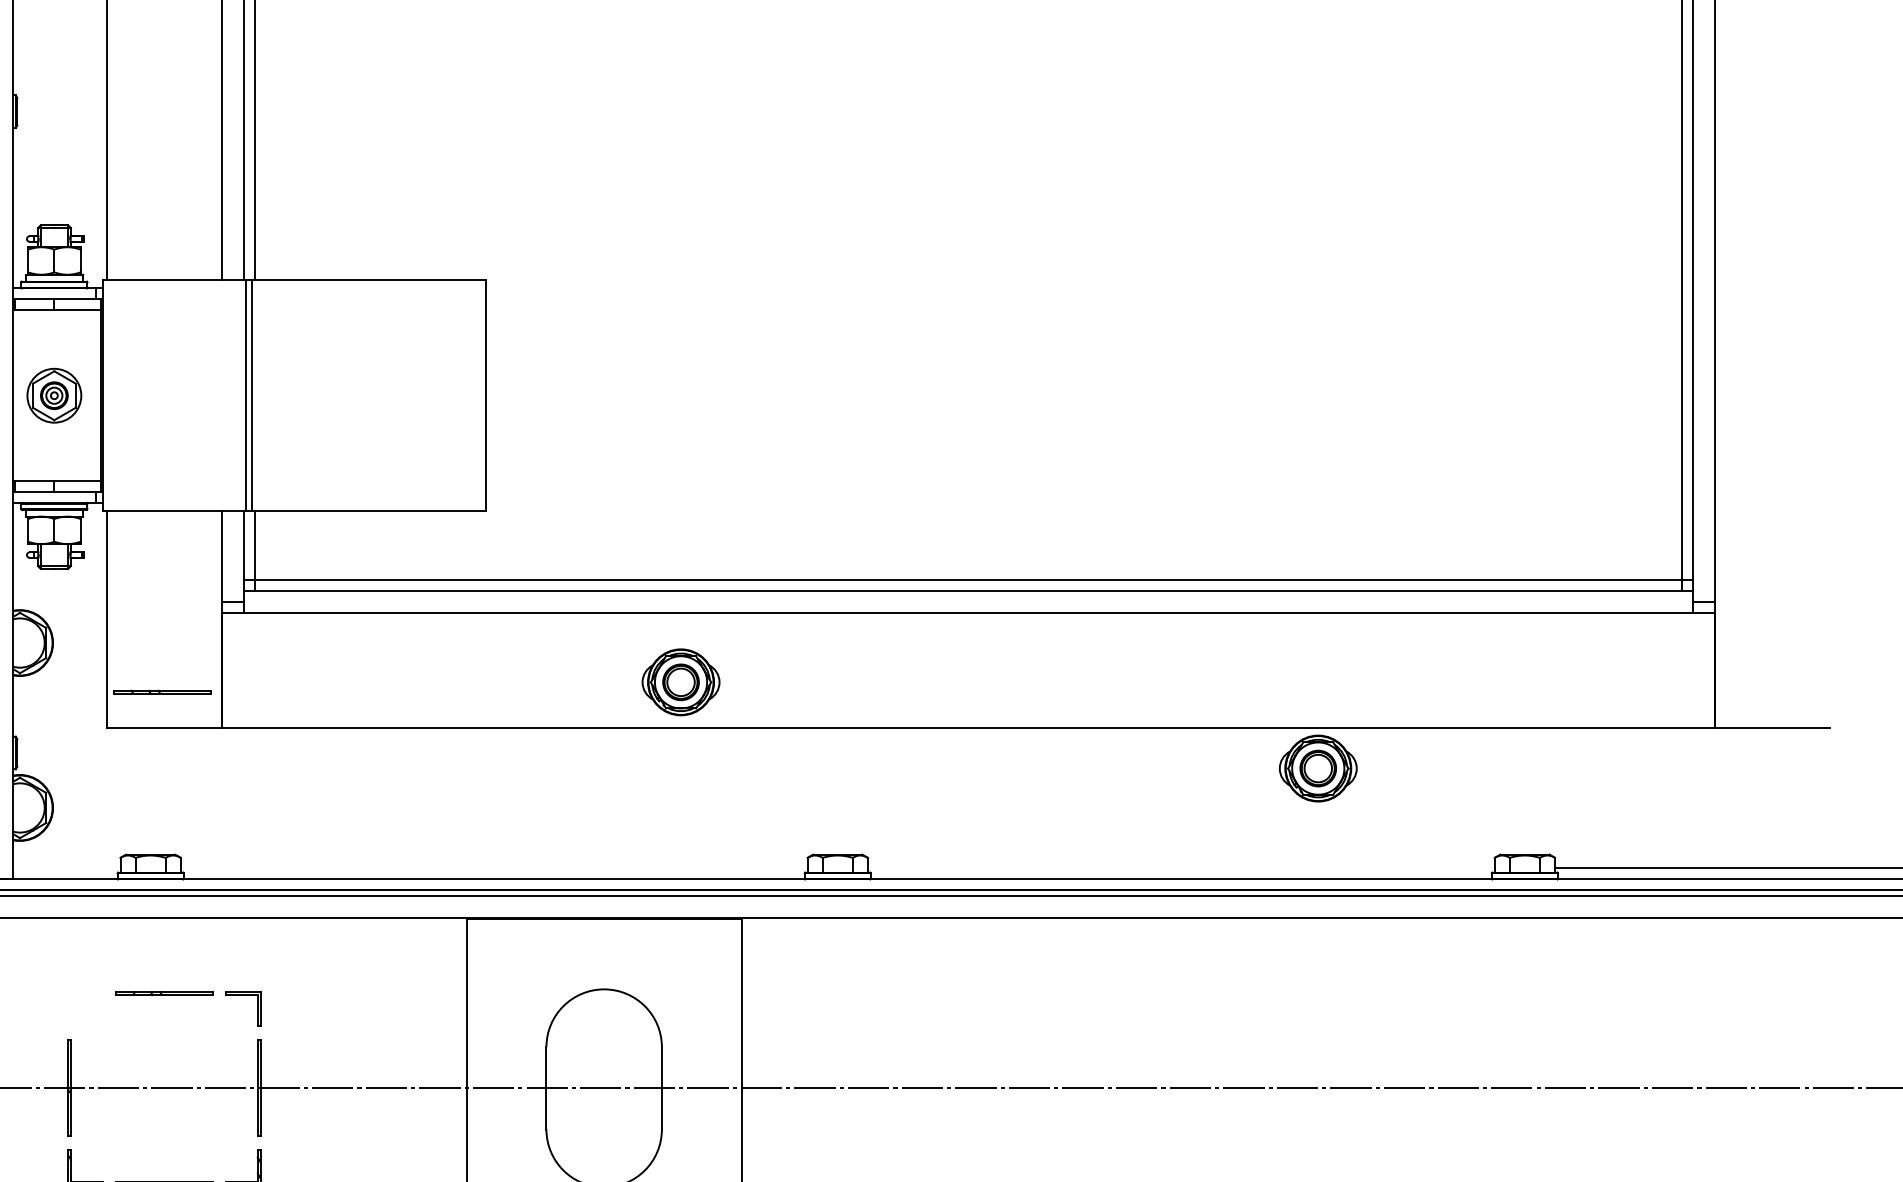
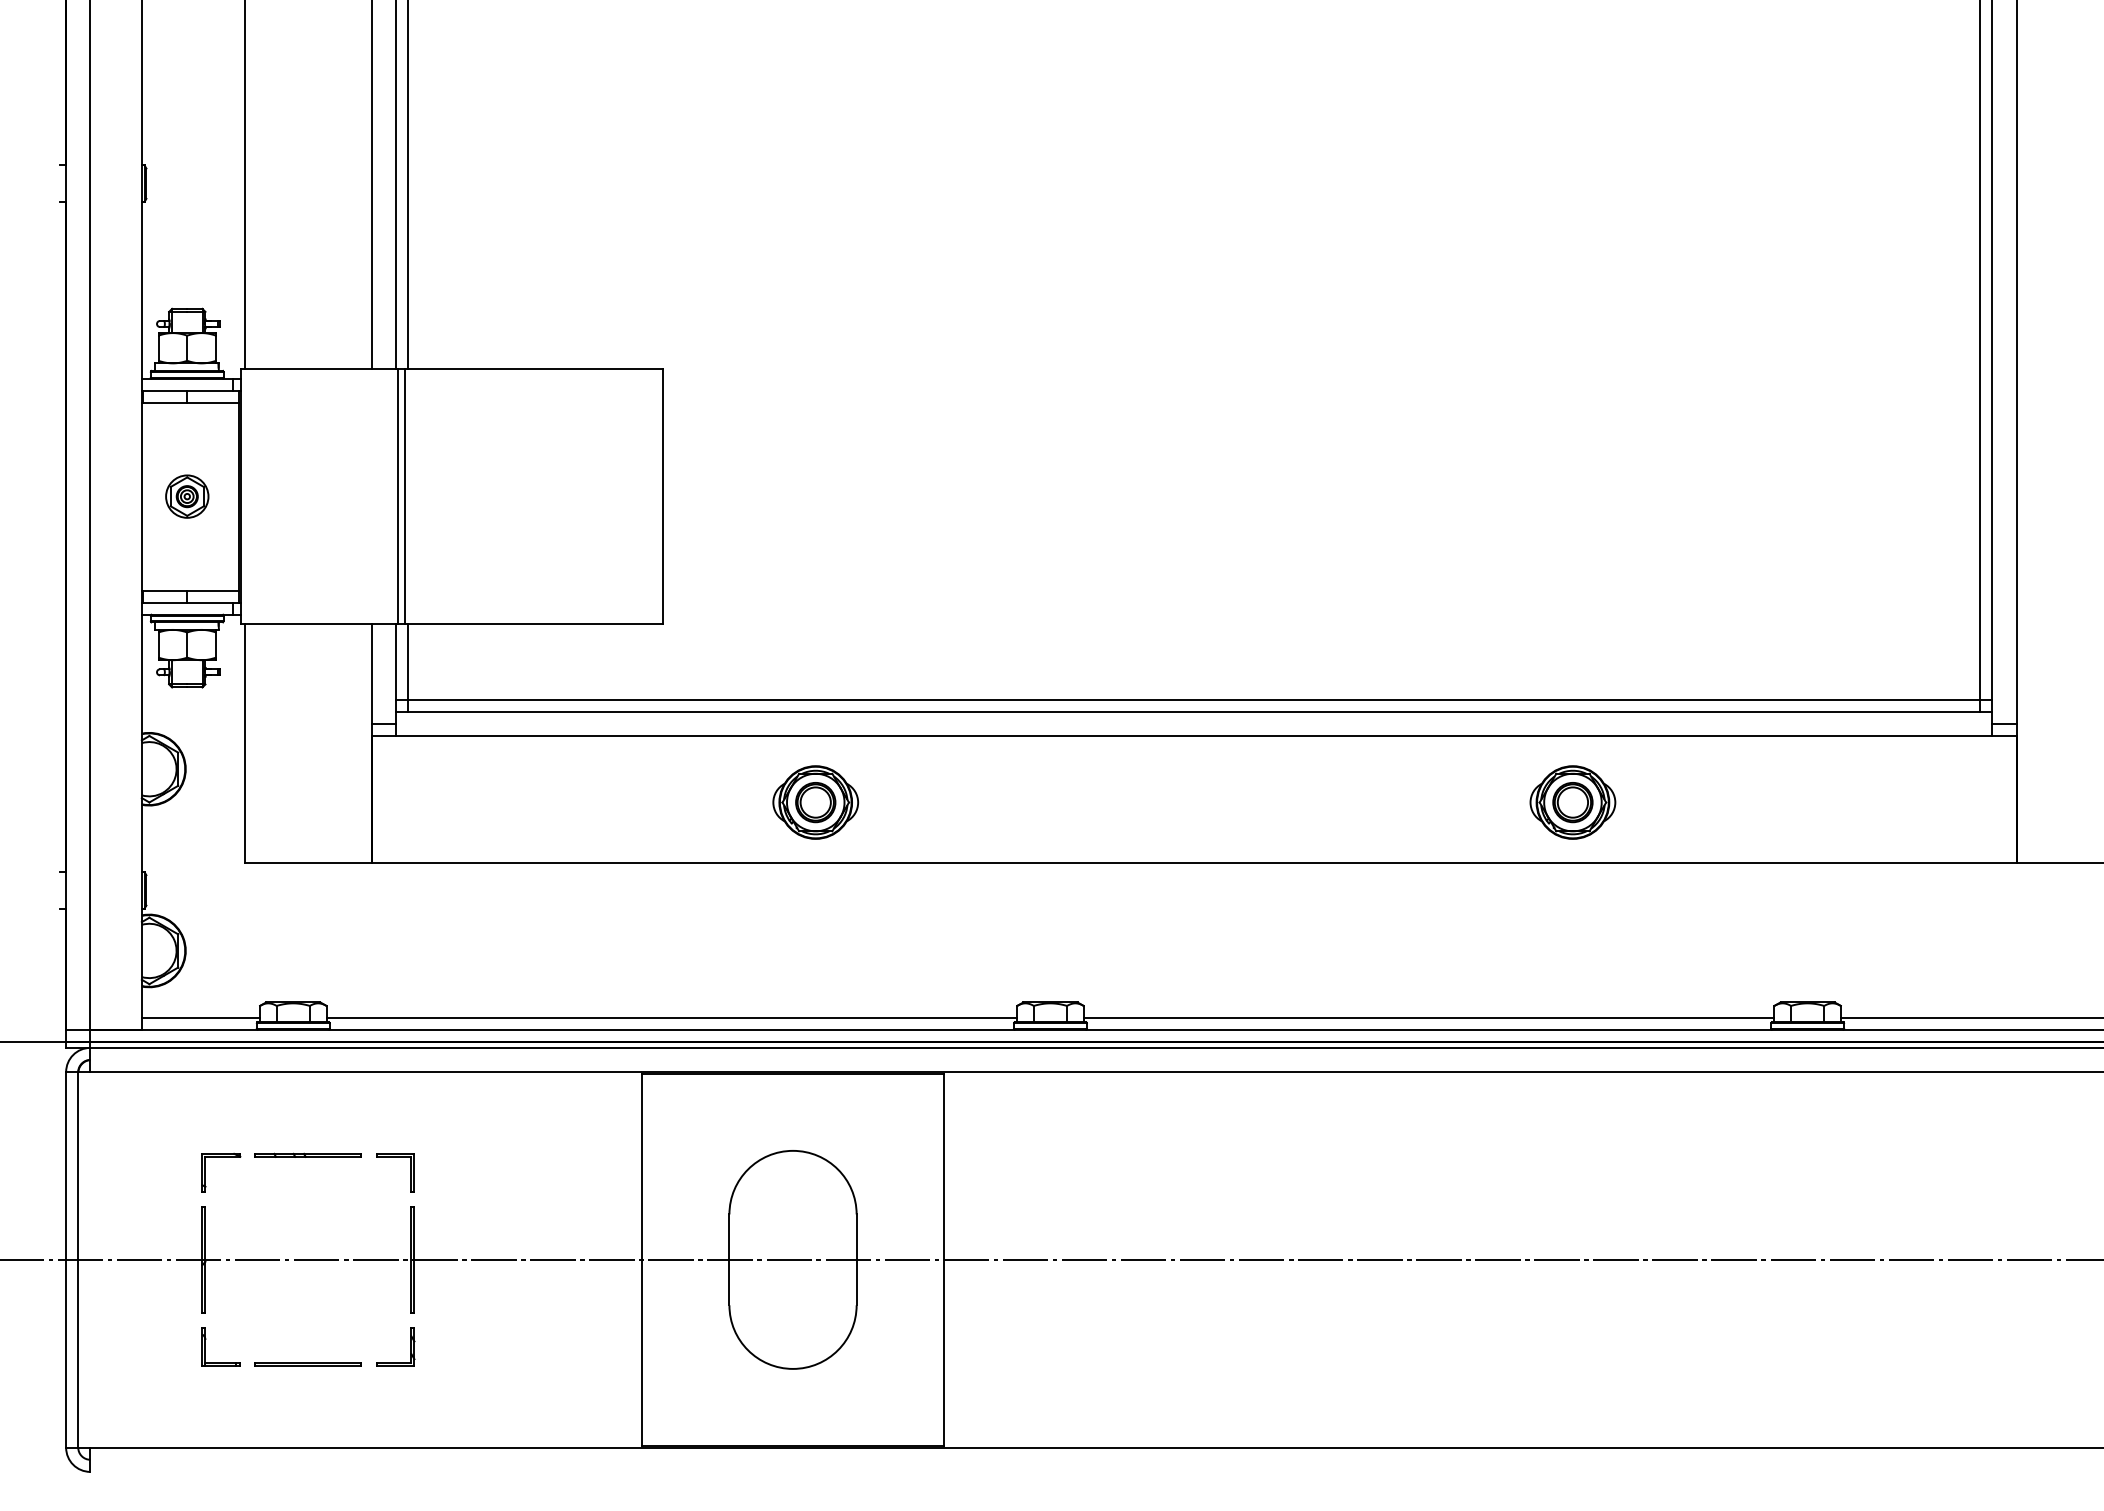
part: (54, 395) -> (187, 496), size x0.71
part: (680, 682) -> (815, 802), moved
part: (161, 691) -> (305, 822), removed
part: (1317, 768) -> (1572, 802), moved
line: (66, 868) -> (200, 1017), added
line: (493, 868) -> (671, 1017), added
line: (1180, 868) -> (1428, 1017), added
part: (85, 995) -> (221, 1157), added

